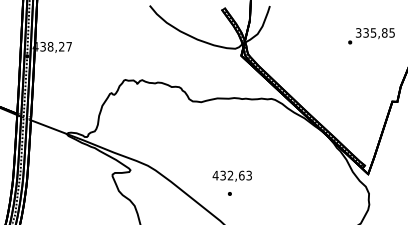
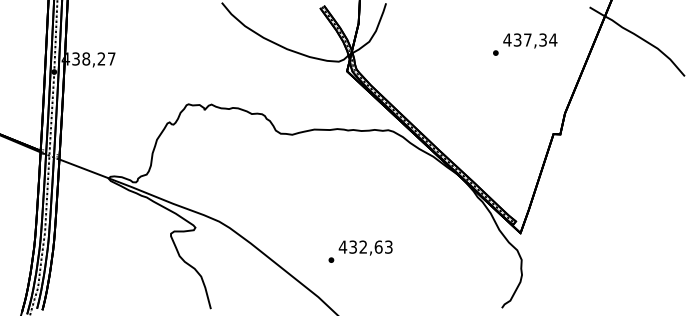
text: (375, 32) -> (530, 39), 335,85 -> 437,34
text: (232, 175) -> (365, 247), moved

